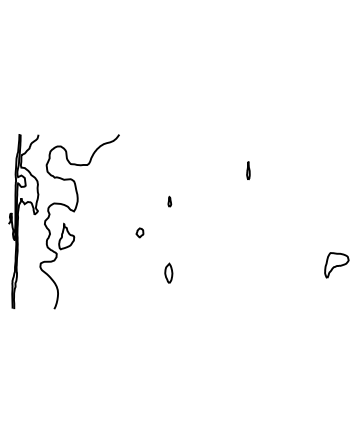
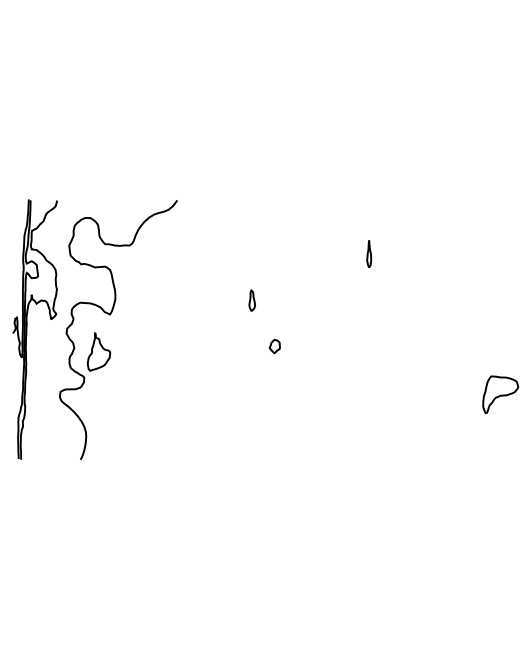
part: (169, 201) -> (251, 299), size x1.4
part: (139, 232) -> (274, 345), moved
part: (168, 272) -> (250, 405), removed

